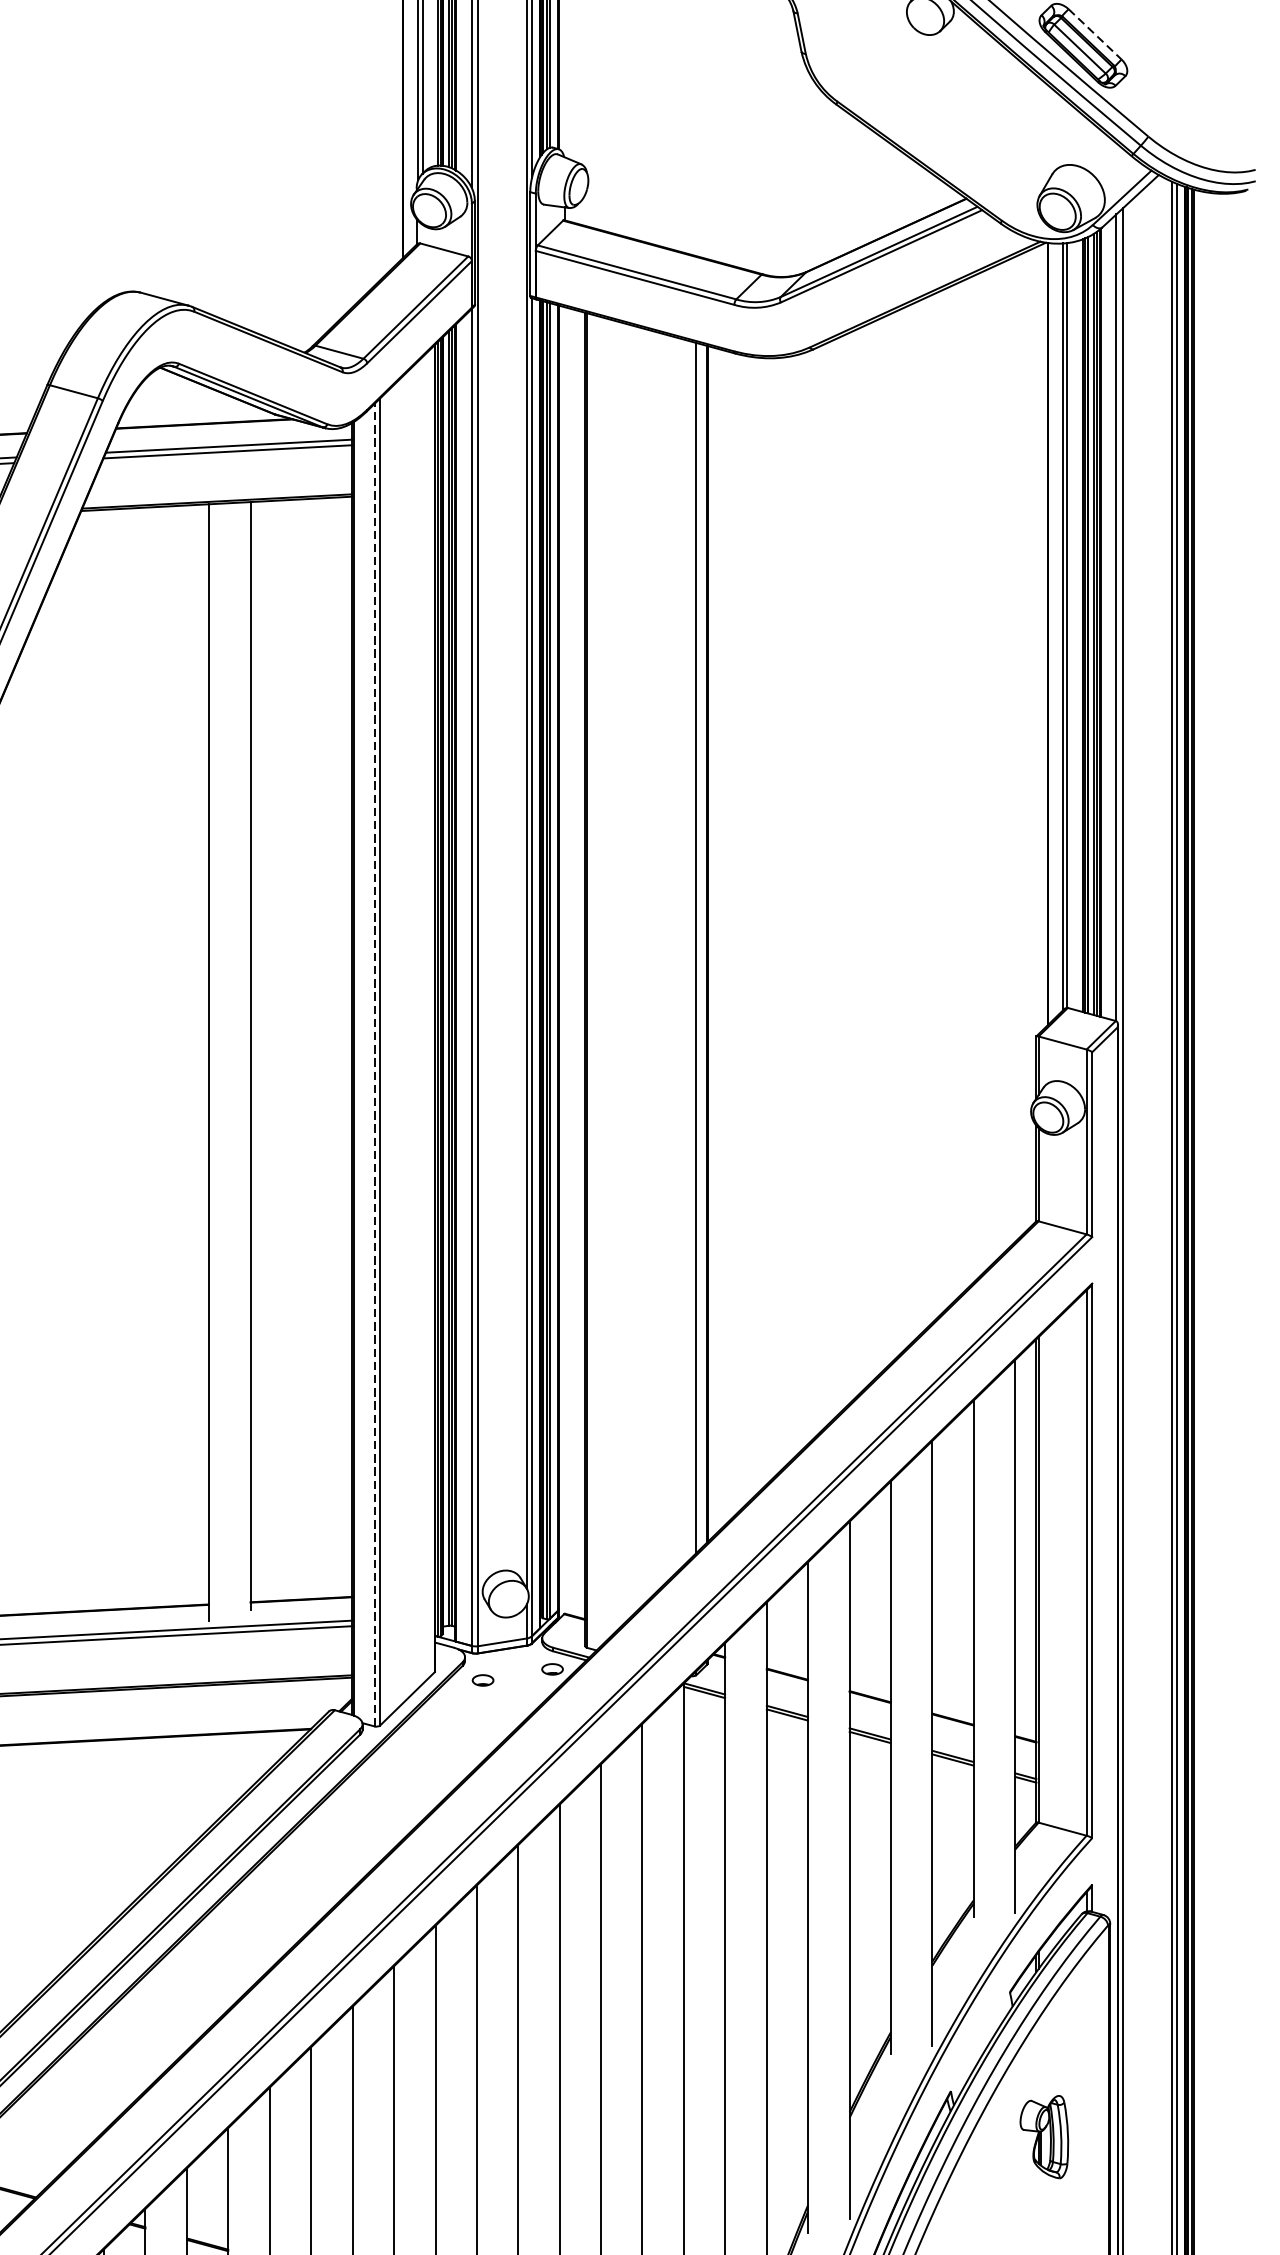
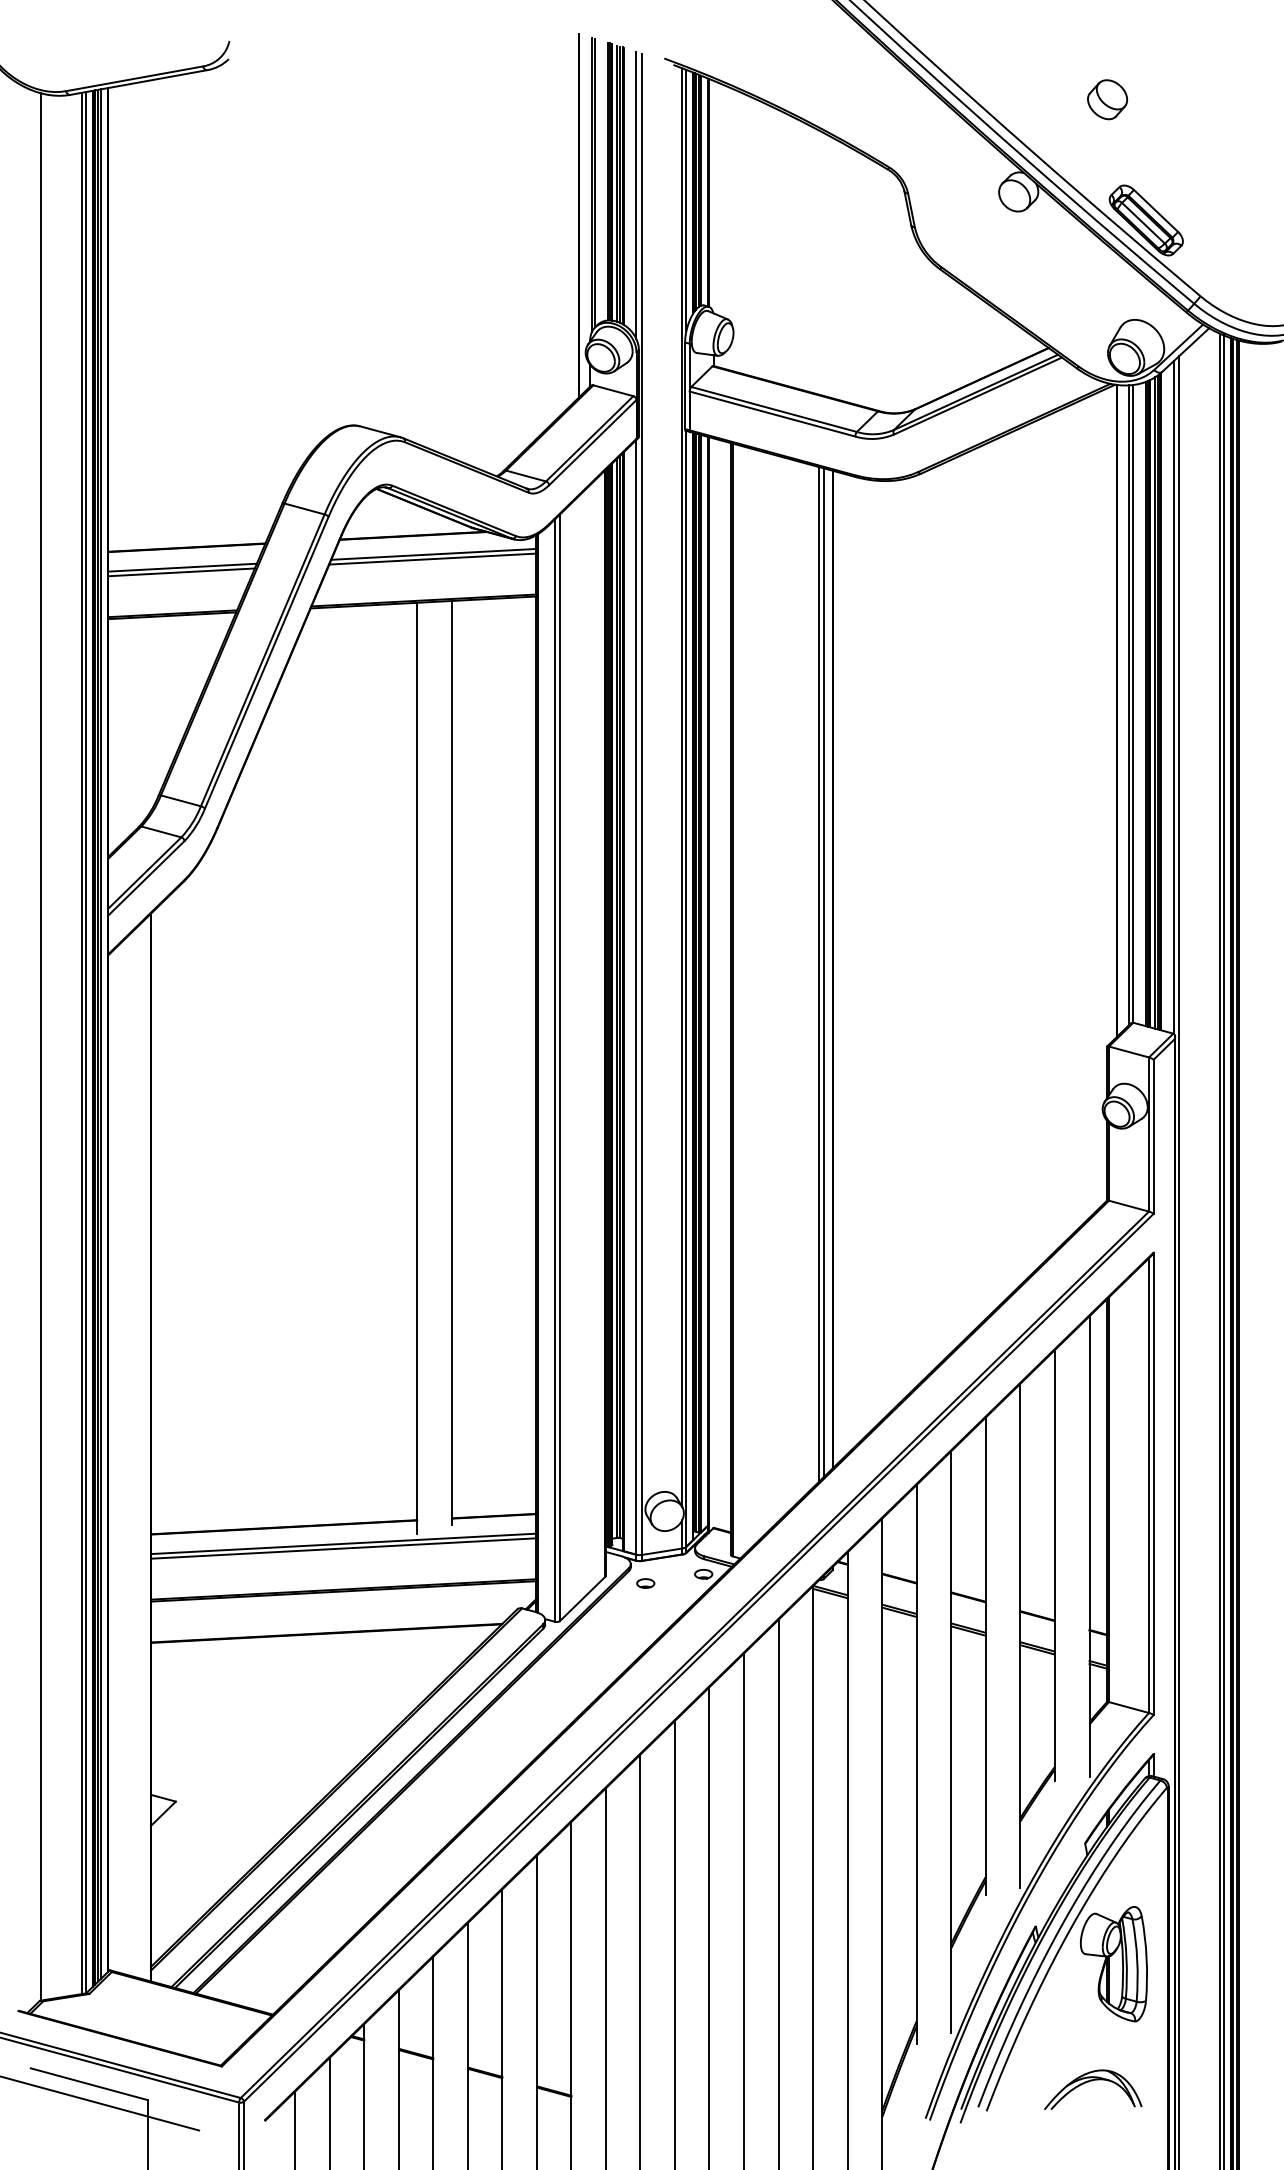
line: (1095, 34) -> (1156, 211), dashed -> solid
line: (690, 950) -> (818, 974), added
line: (374, 1063) -> (555, 1069), dashed -> solid
part: (1044, 2137) -> (1113, 1964), size x1.67

